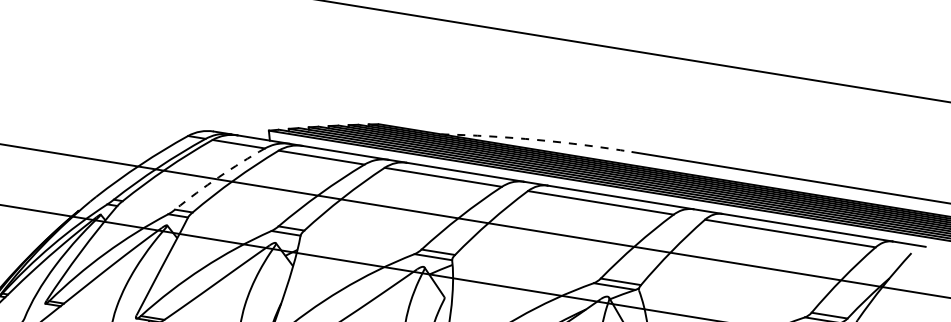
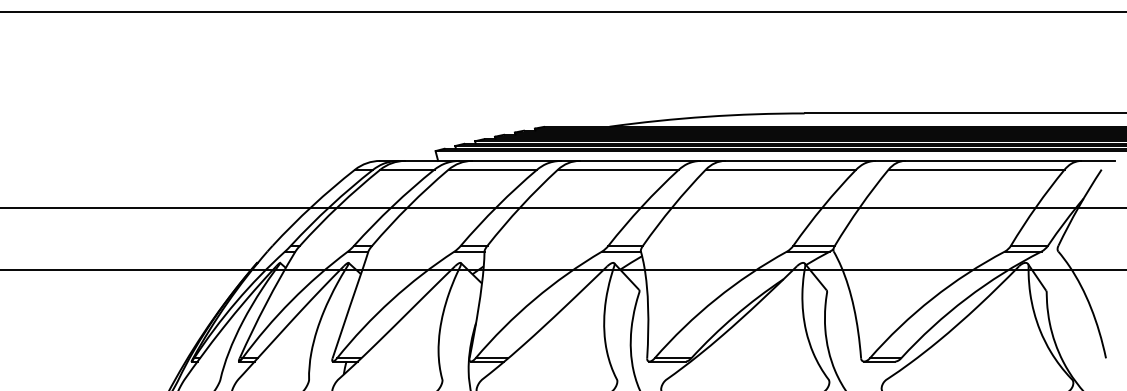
arc: (536, 139) -> (706, 116), dashed -> solid
arc: (218, 177) -> (392, 206), dashed -> solid

